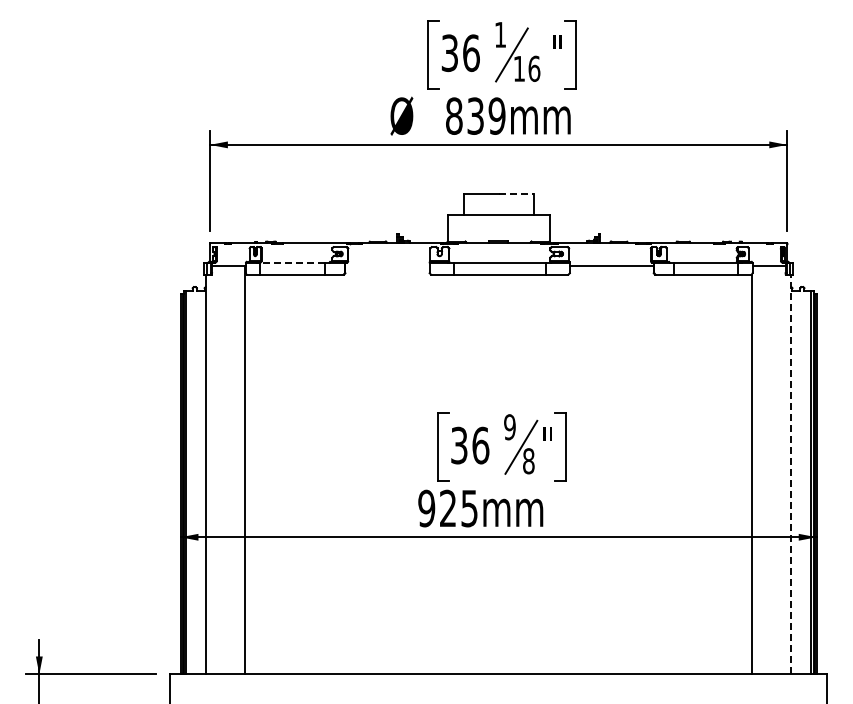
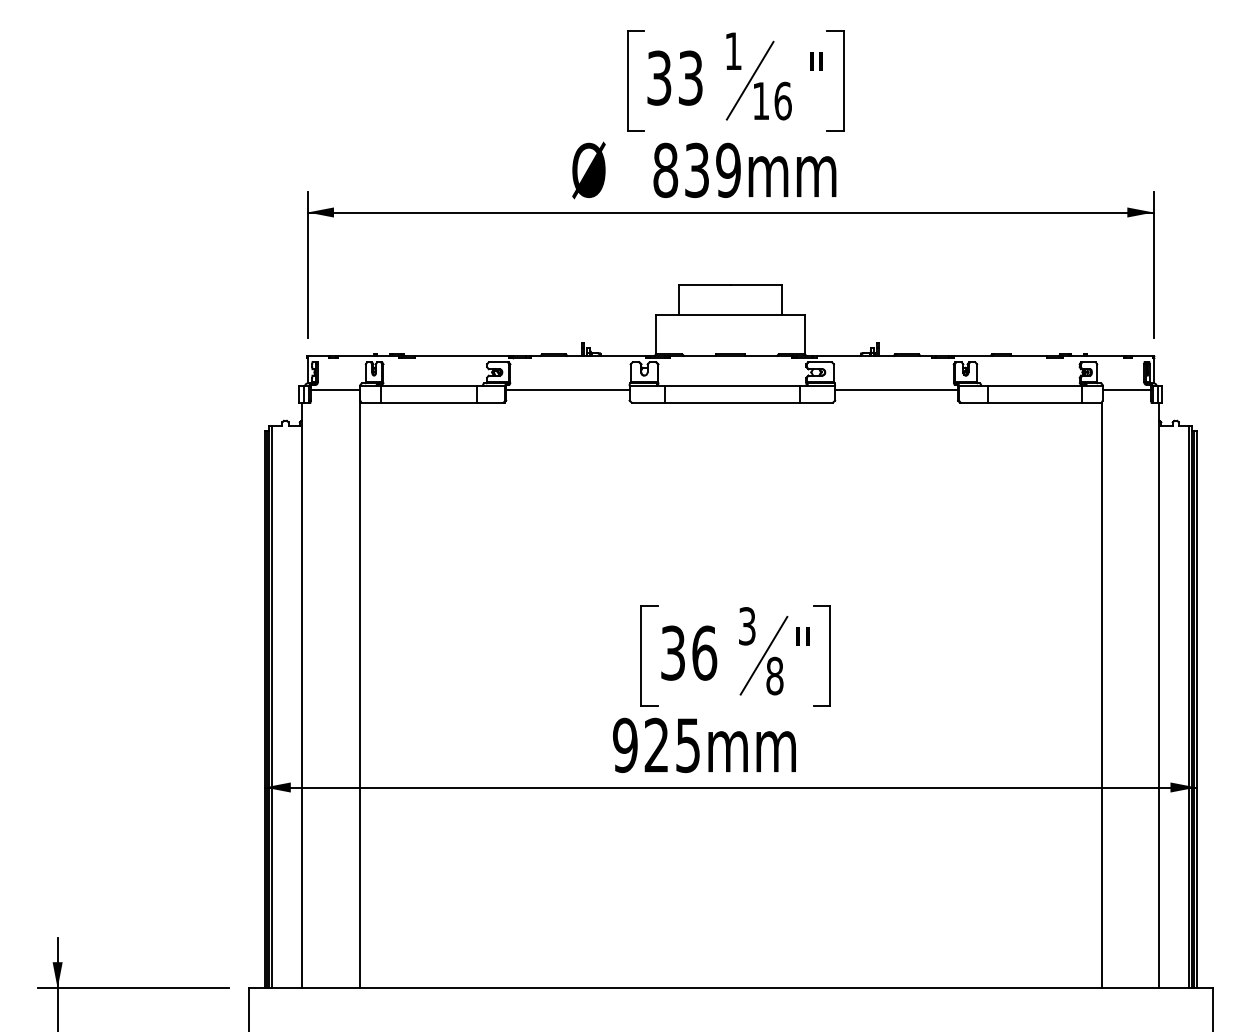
text: (471, 53) -> (690, 78), 36 -> 33
line: (516, 194) -> (756, 285), dashed -> solid
line: (292, 263) -> (428, 386), dashed -> solid
line: (387, 265) -> (567, 389), added
text: (509, 427) -> (746, 626), 9 -> 3
line: (790, 474) -> (1158, 695), dashed -> solid

